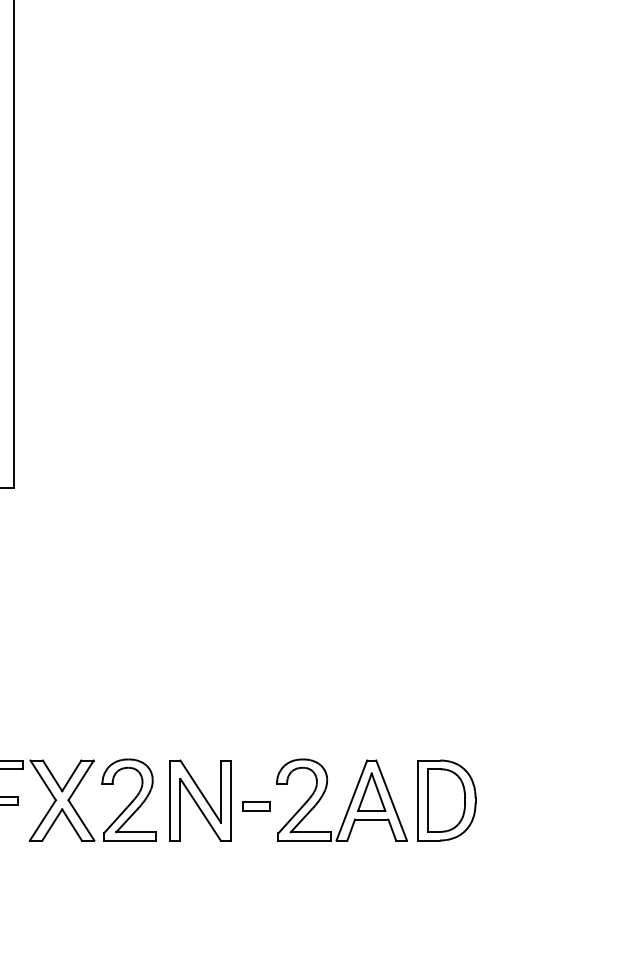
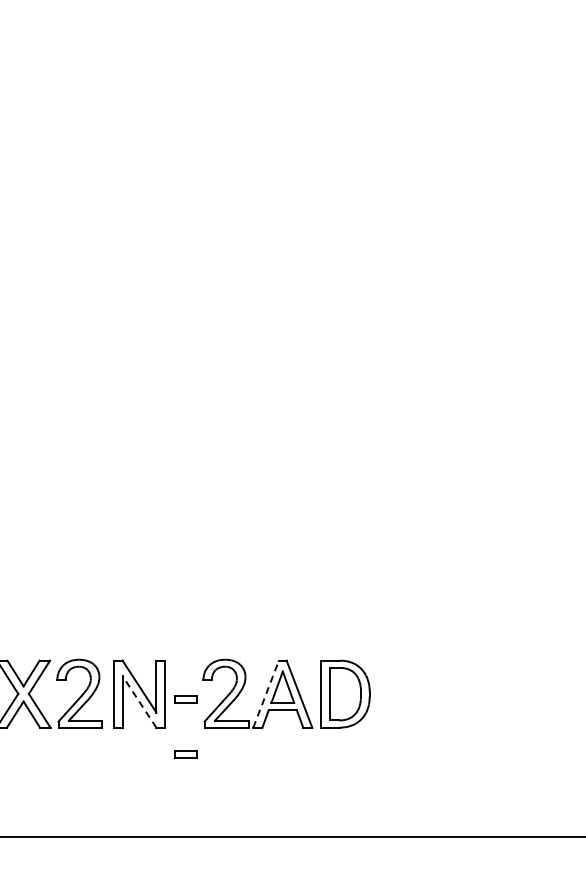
line: (352, 800) -> (266, 694), solid -> dashed
line: (200, 809) -> (139, 701), solid -> dashed
part: (255, 872) -> (185, 754), added

